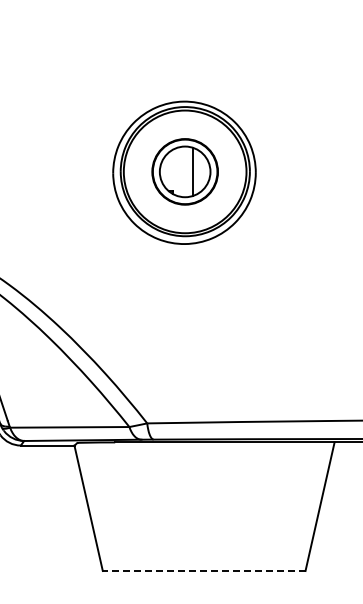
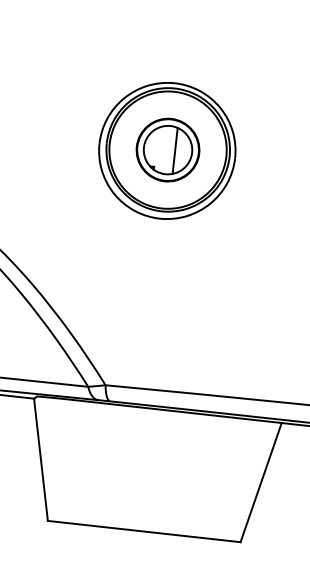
line: (203, 570) -> (143, 531), dashed -> solid

